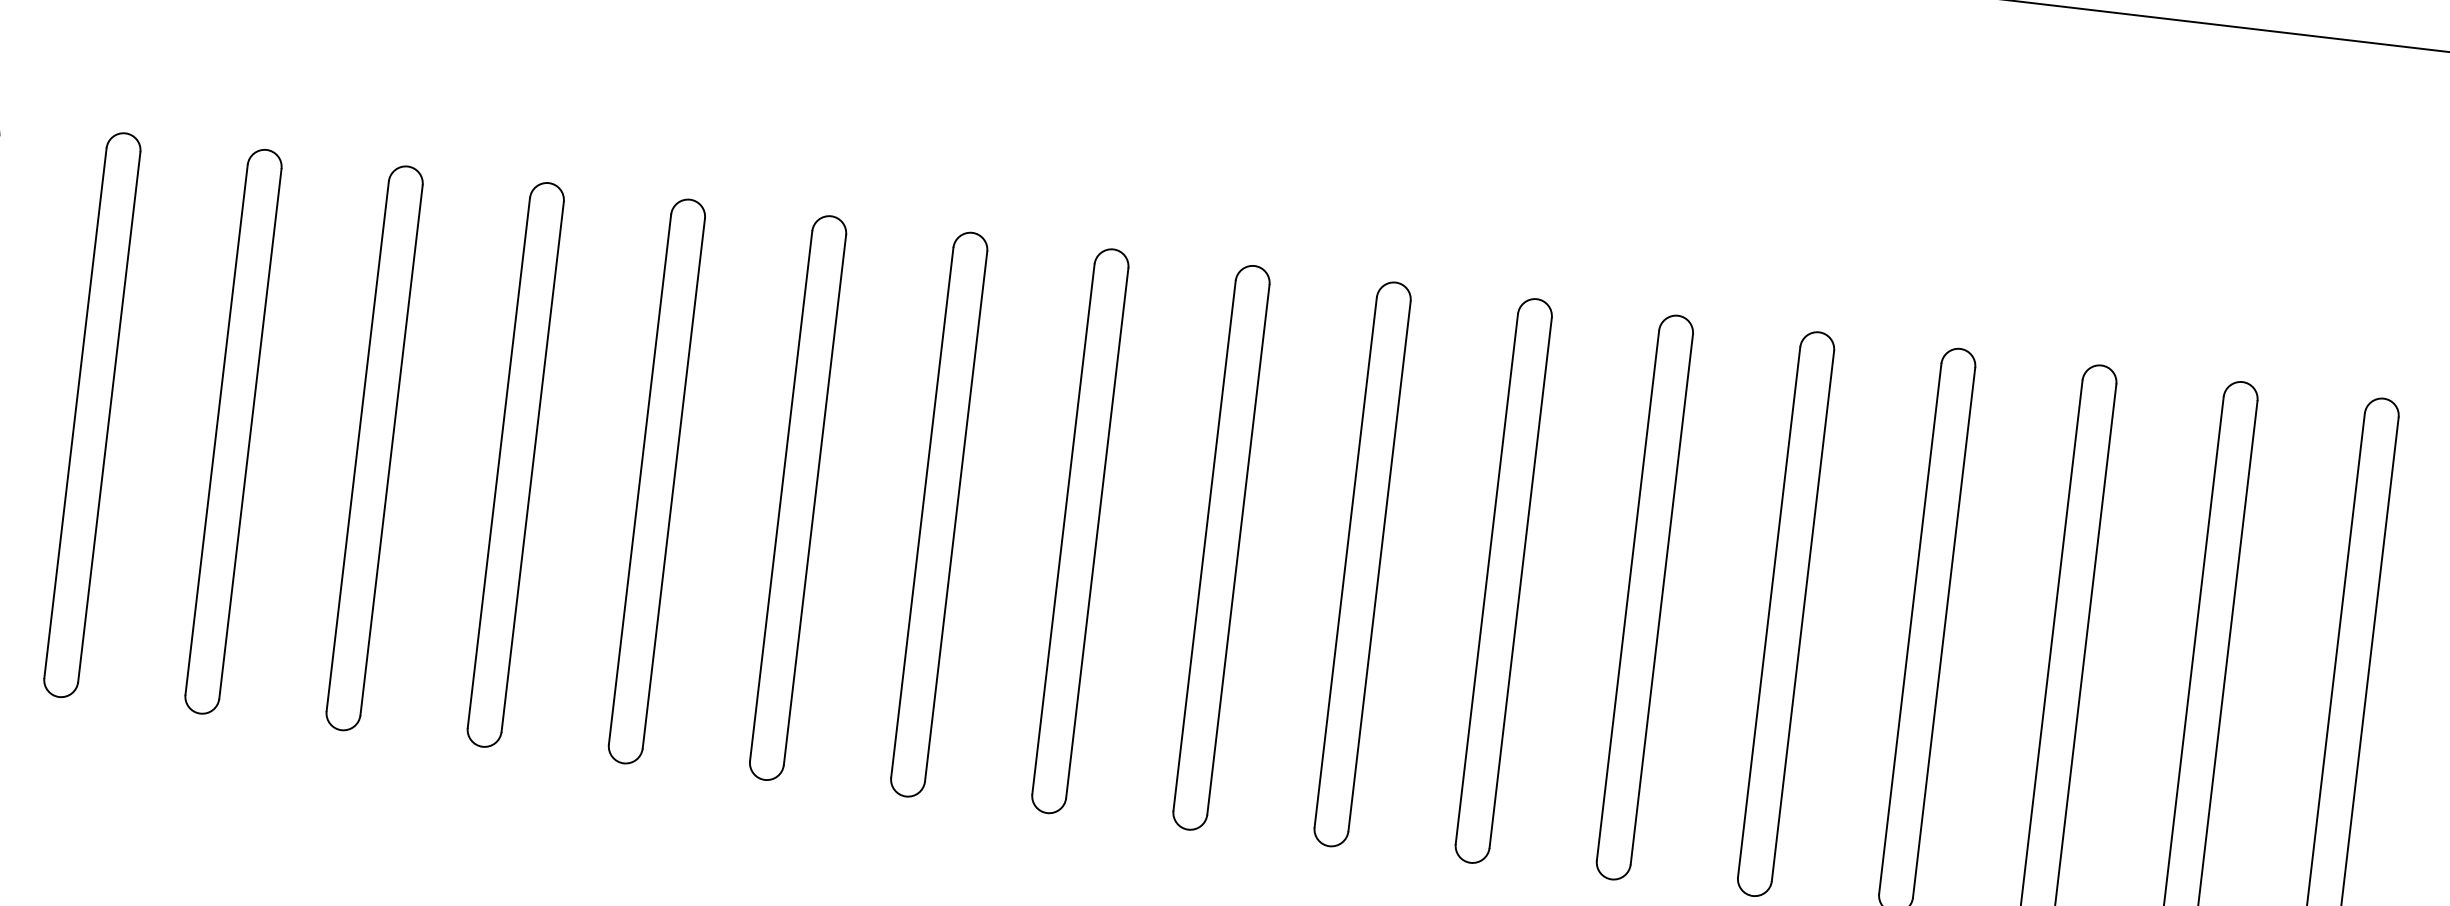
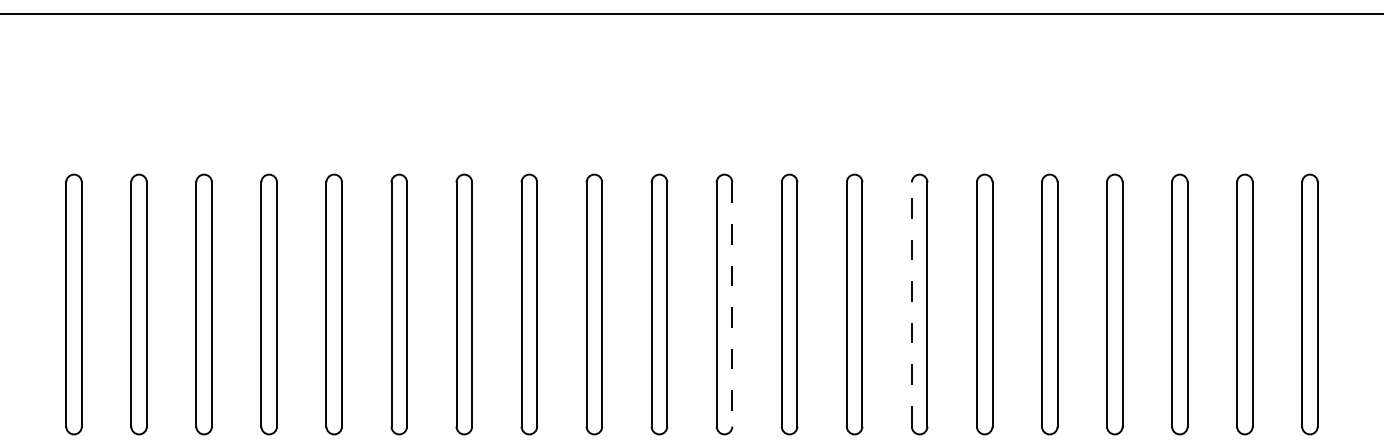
line: (1097, 535) -> (732, 305), solid -> dashed
line: (1486, 578) -> (911, 304), solid -> dashed

